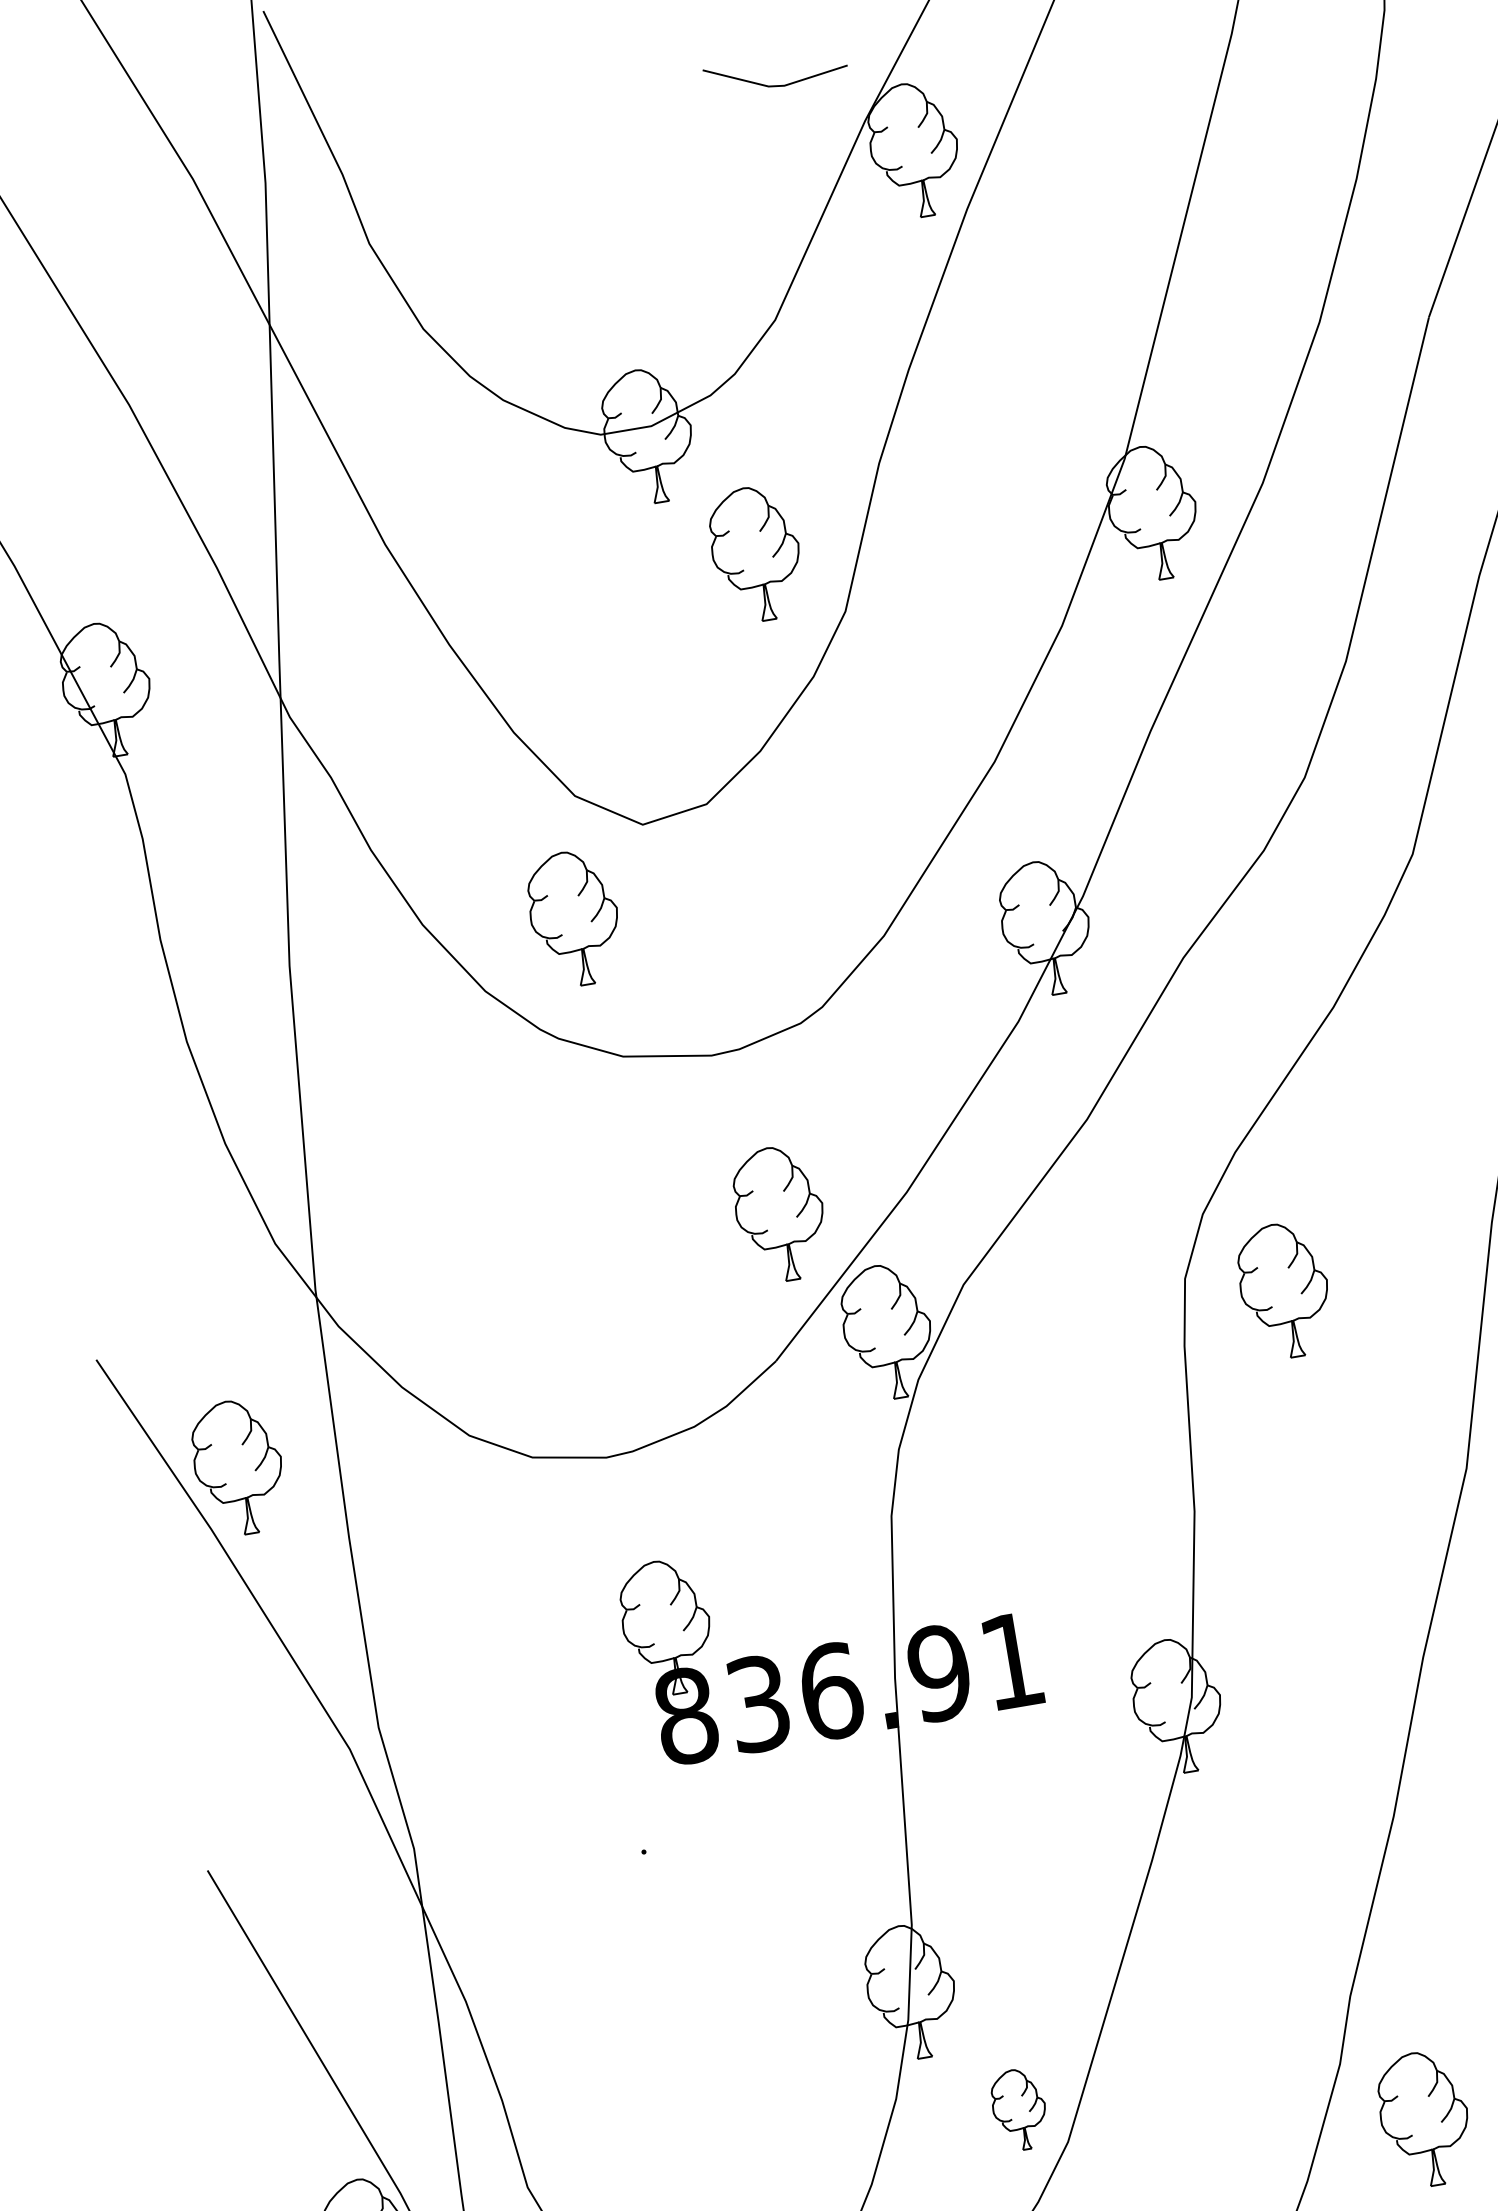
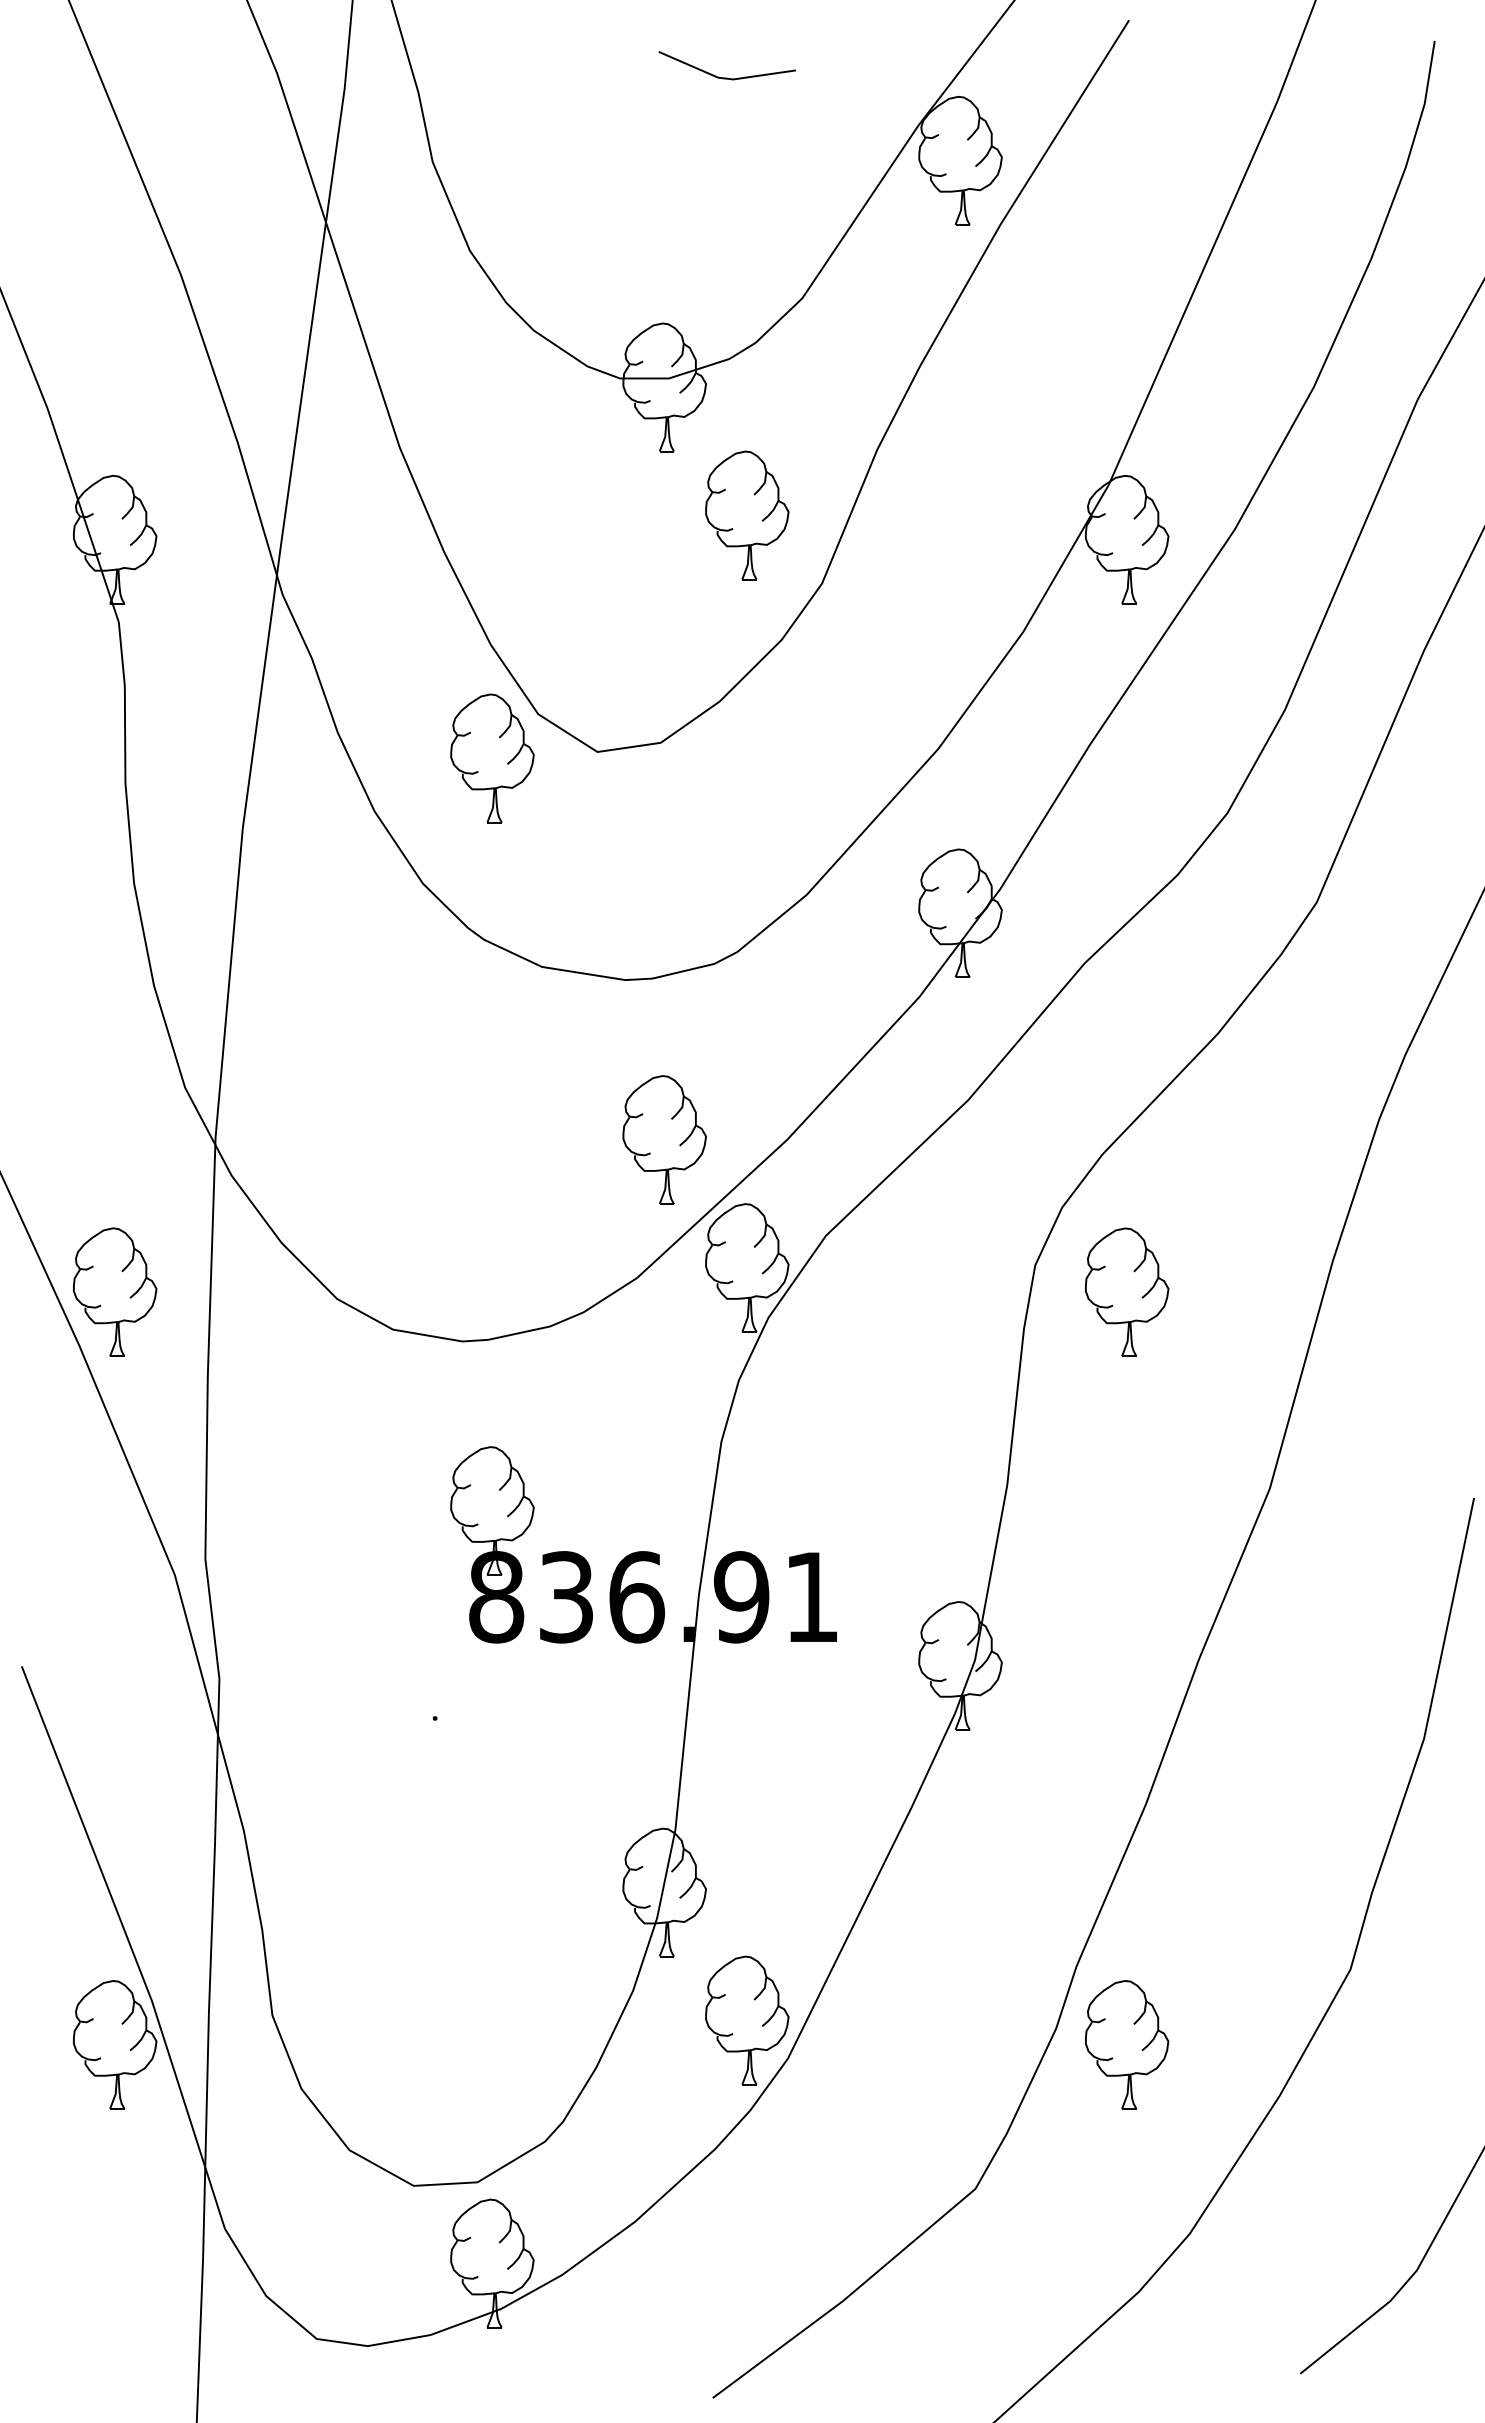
line: (777, 84) -> (726, 77), moved
part: (574, 918) -> (492, 758), moved
part: (1019, 2109) -> (747, 2020), size x1.67
part: (1425, 2118) -> (1127, 2044), moved

